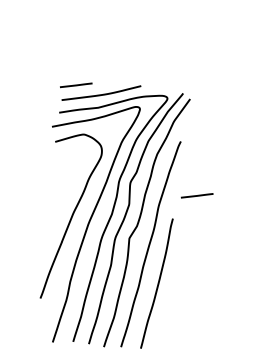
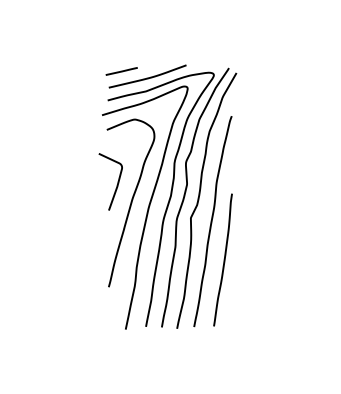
curve: (60, 194) -> (117, 181), added
line: (196, 195) -> (253, 168), removed

